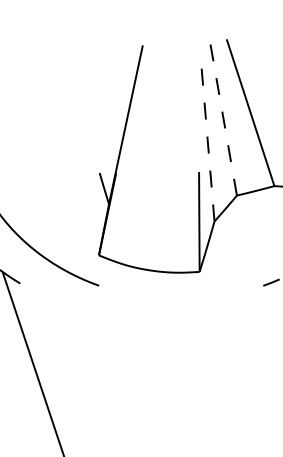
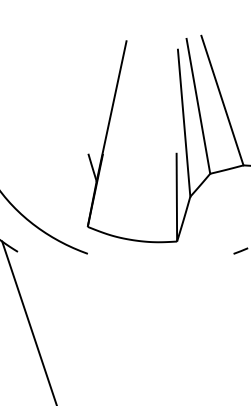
line: (223, 119) -> (198, 106), dashed -> solid
line: (207, 138) -> (184, 123), dashed -> solid

